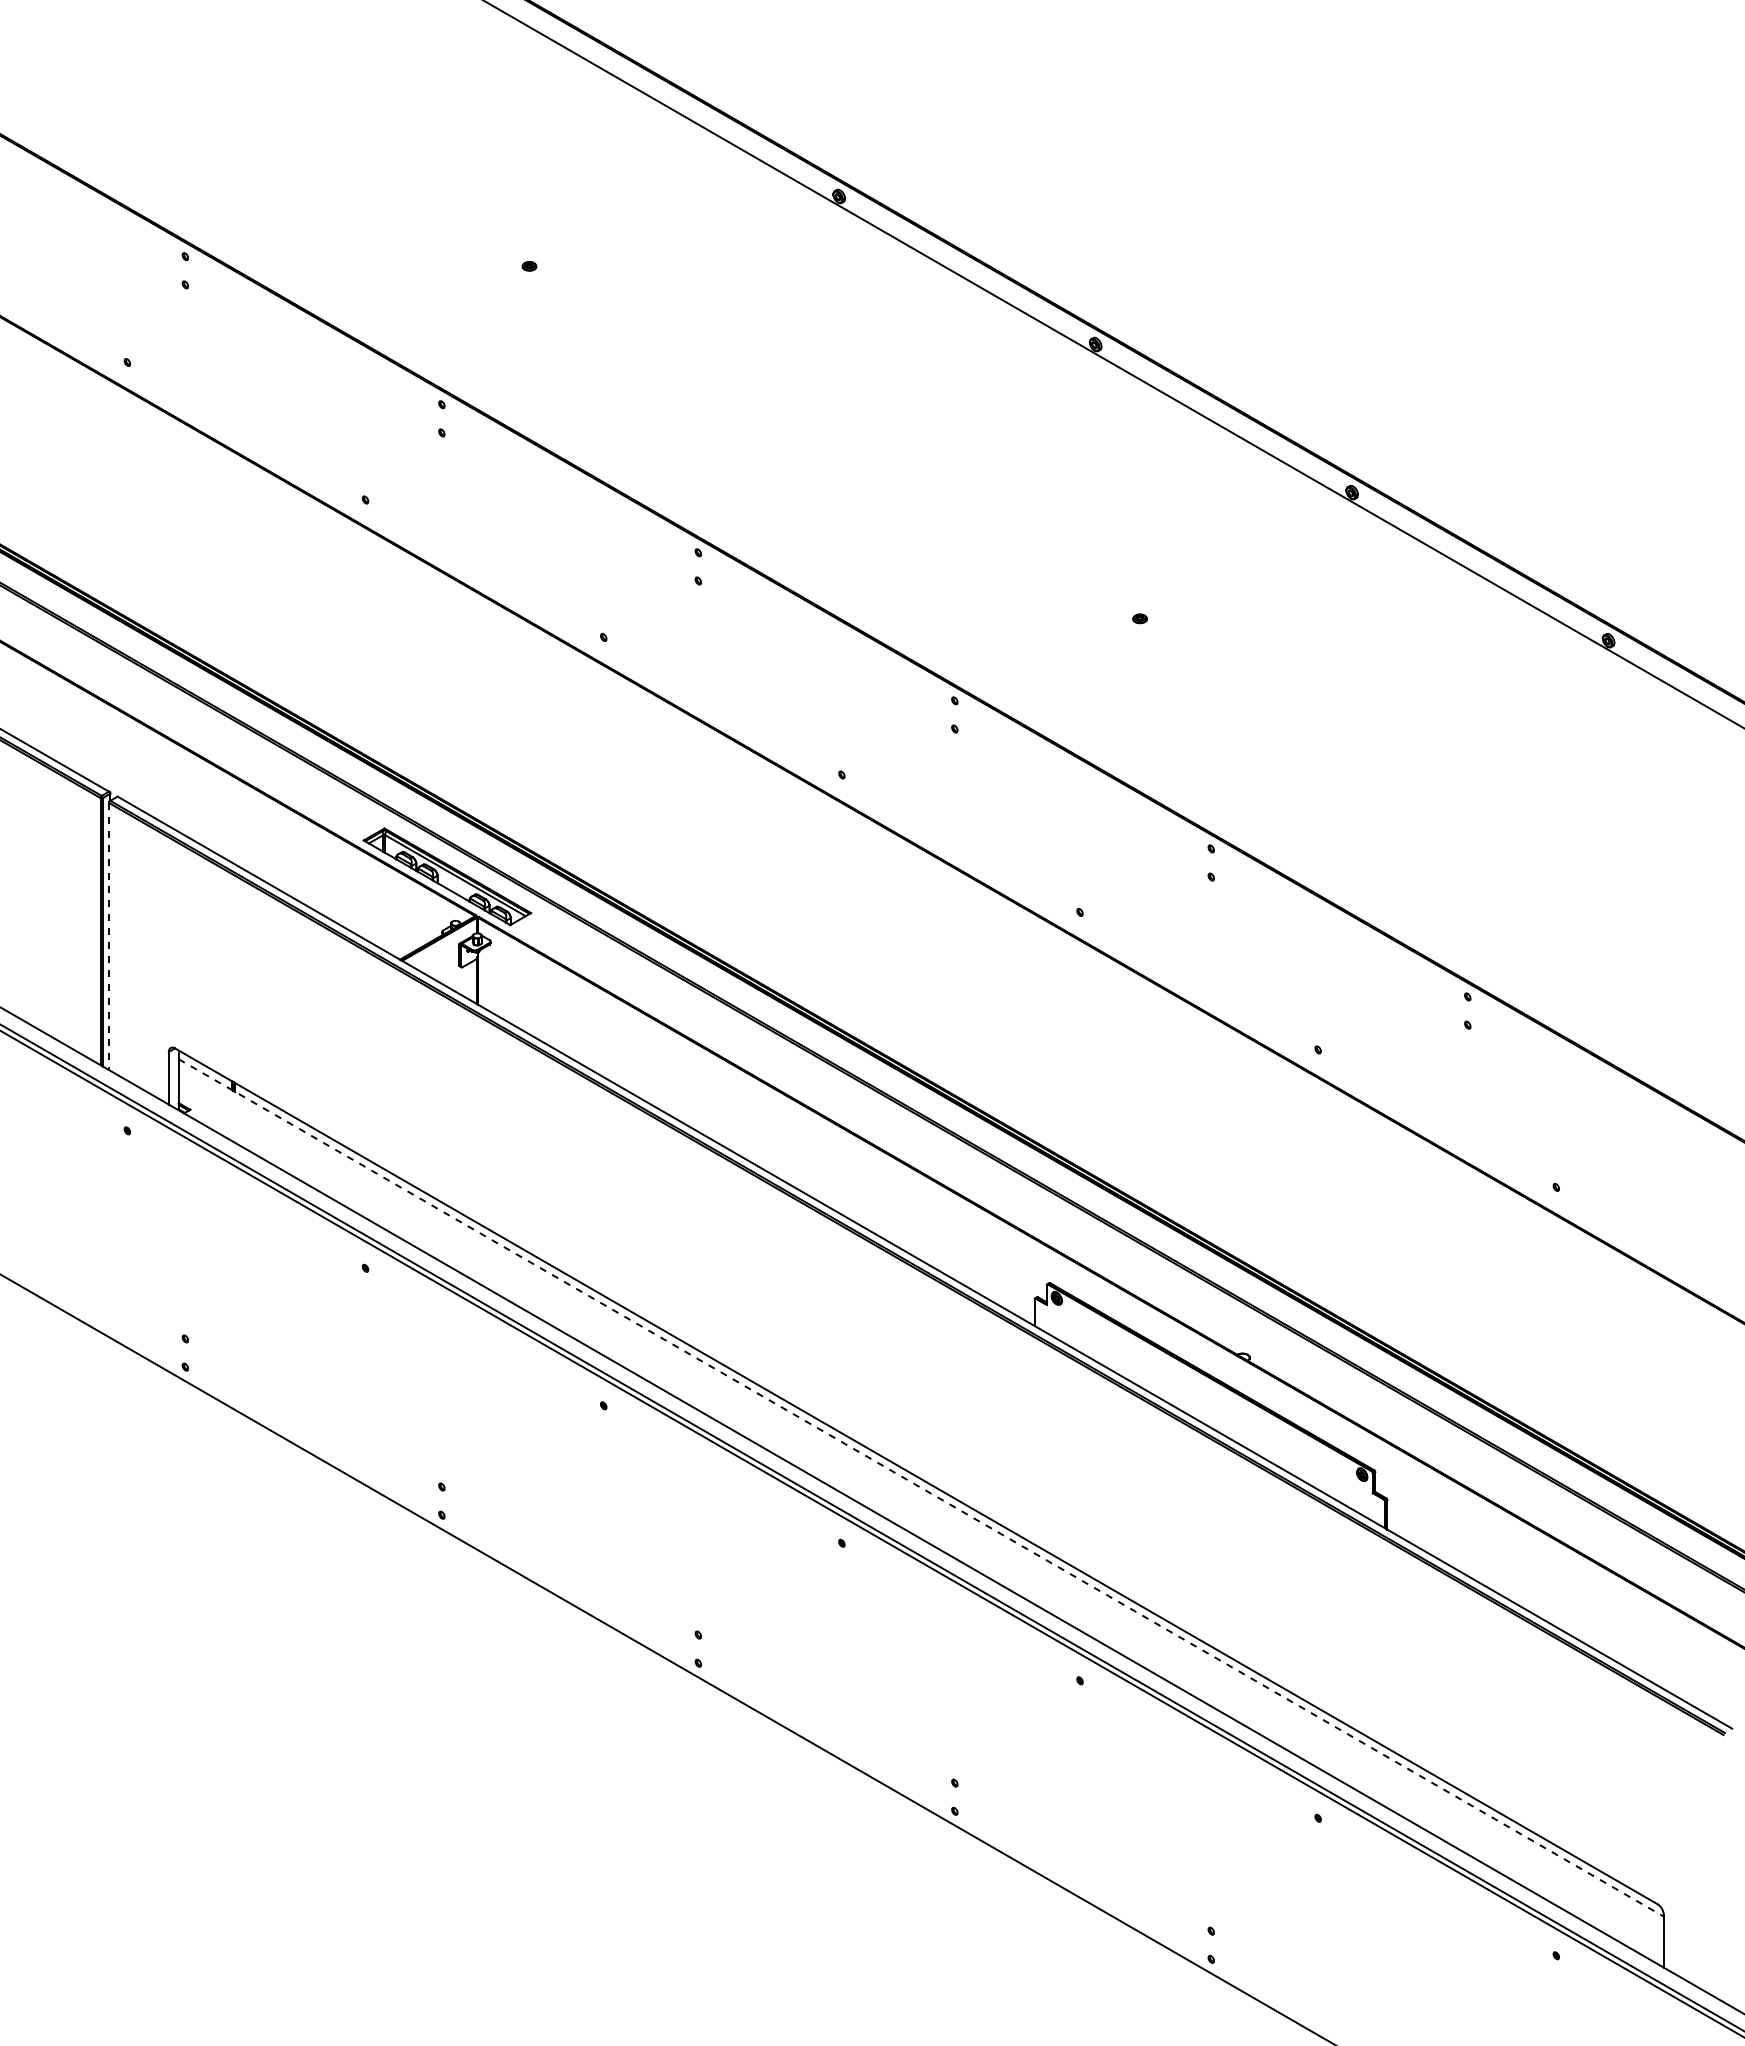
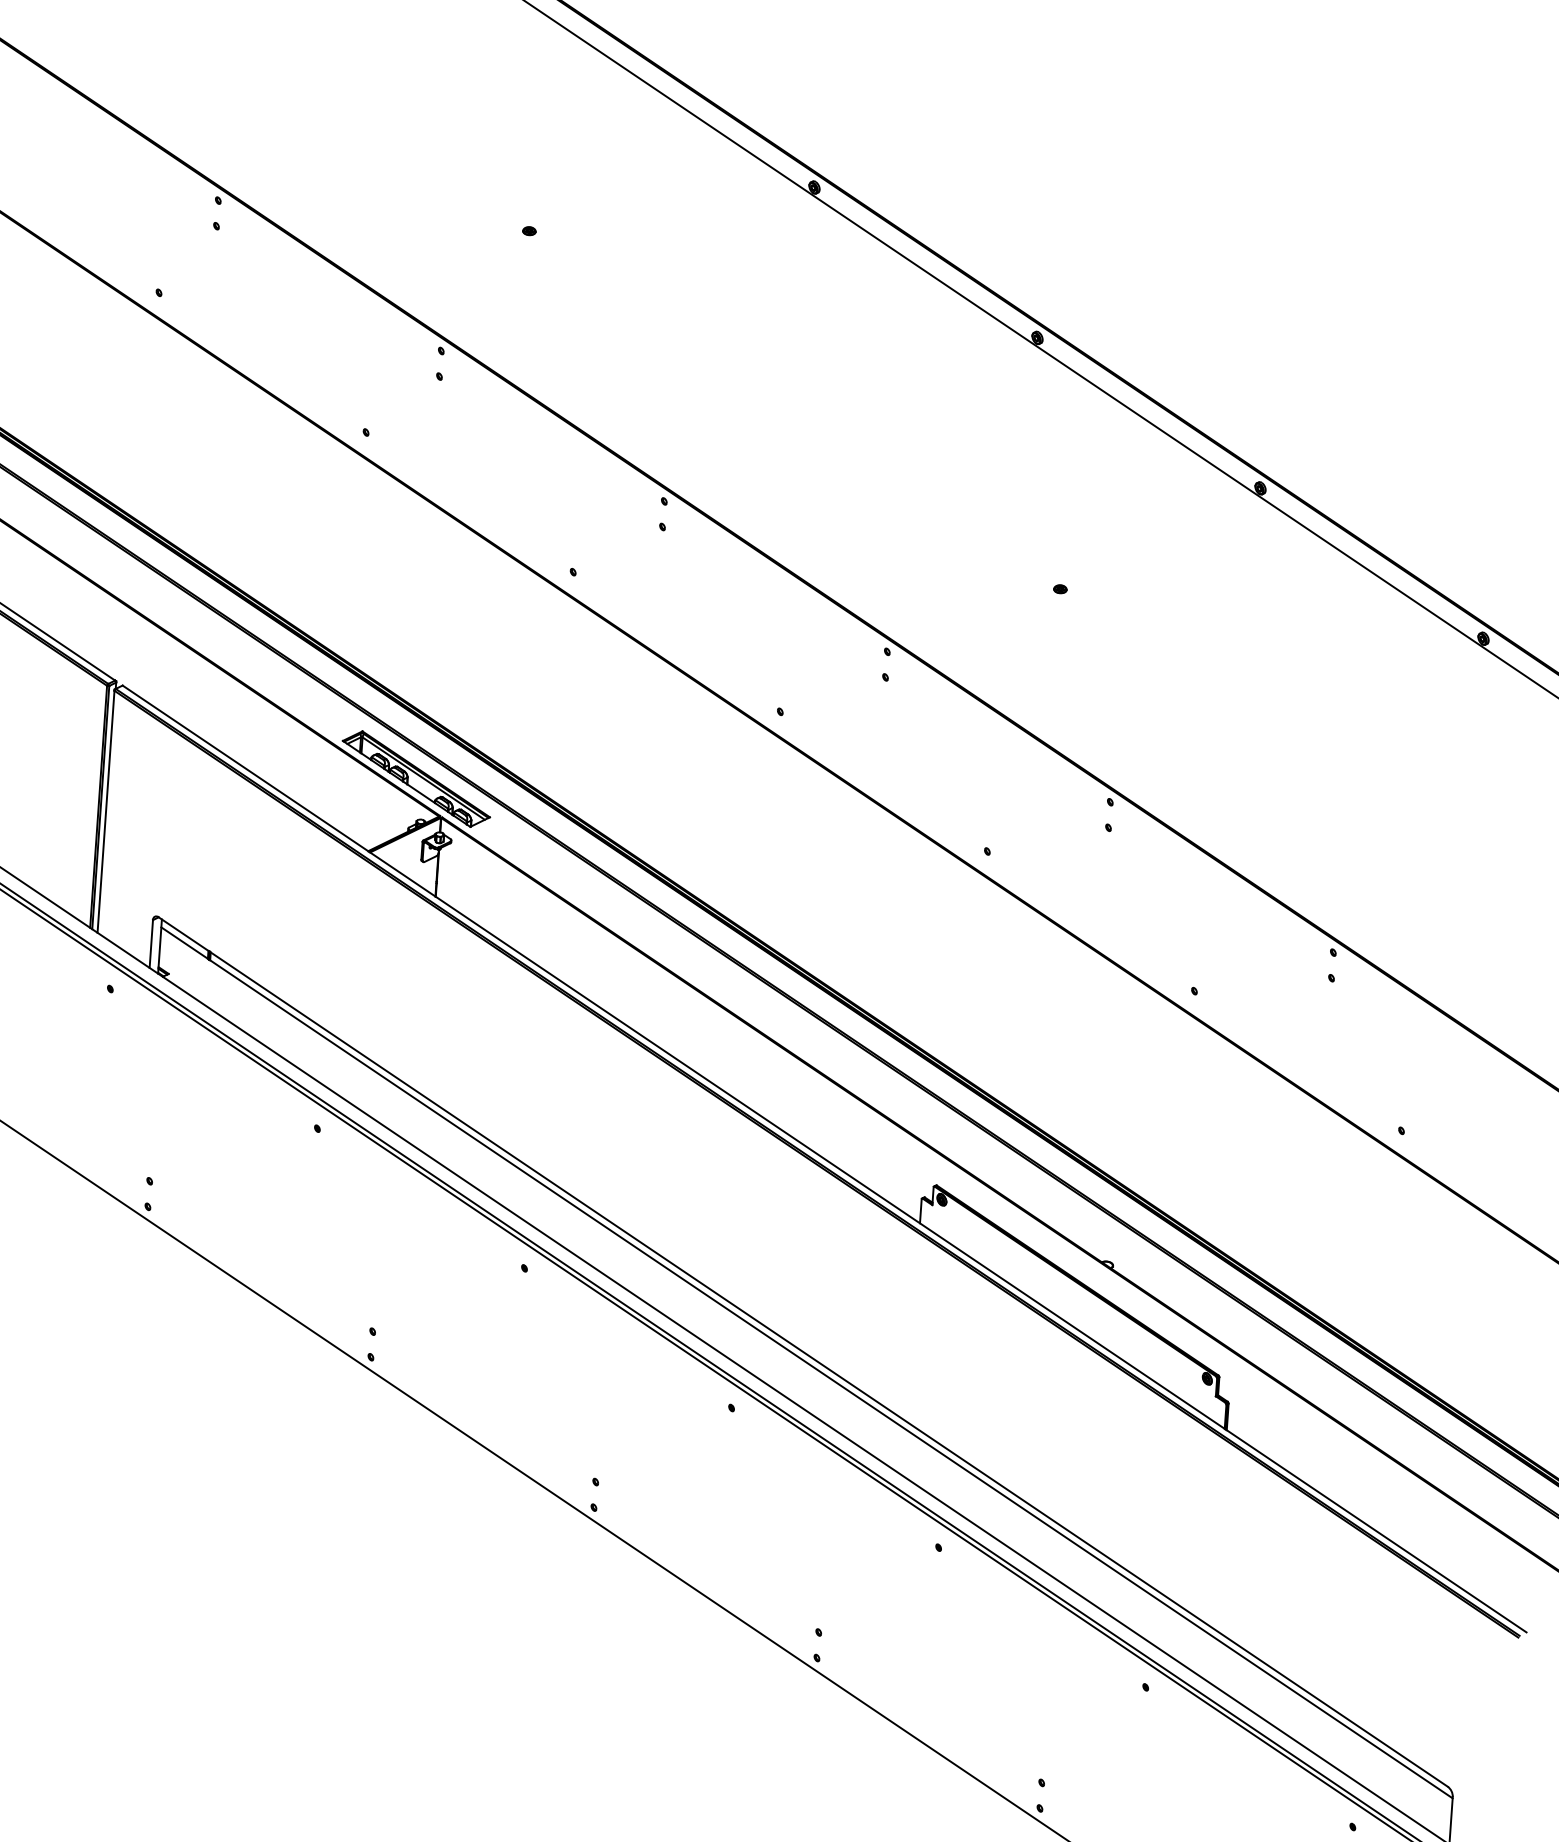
line: (109, 936) -> (106, 811), dashed -> solid
line: (921, 1488) -> (807, 1363), dashed -> solid

